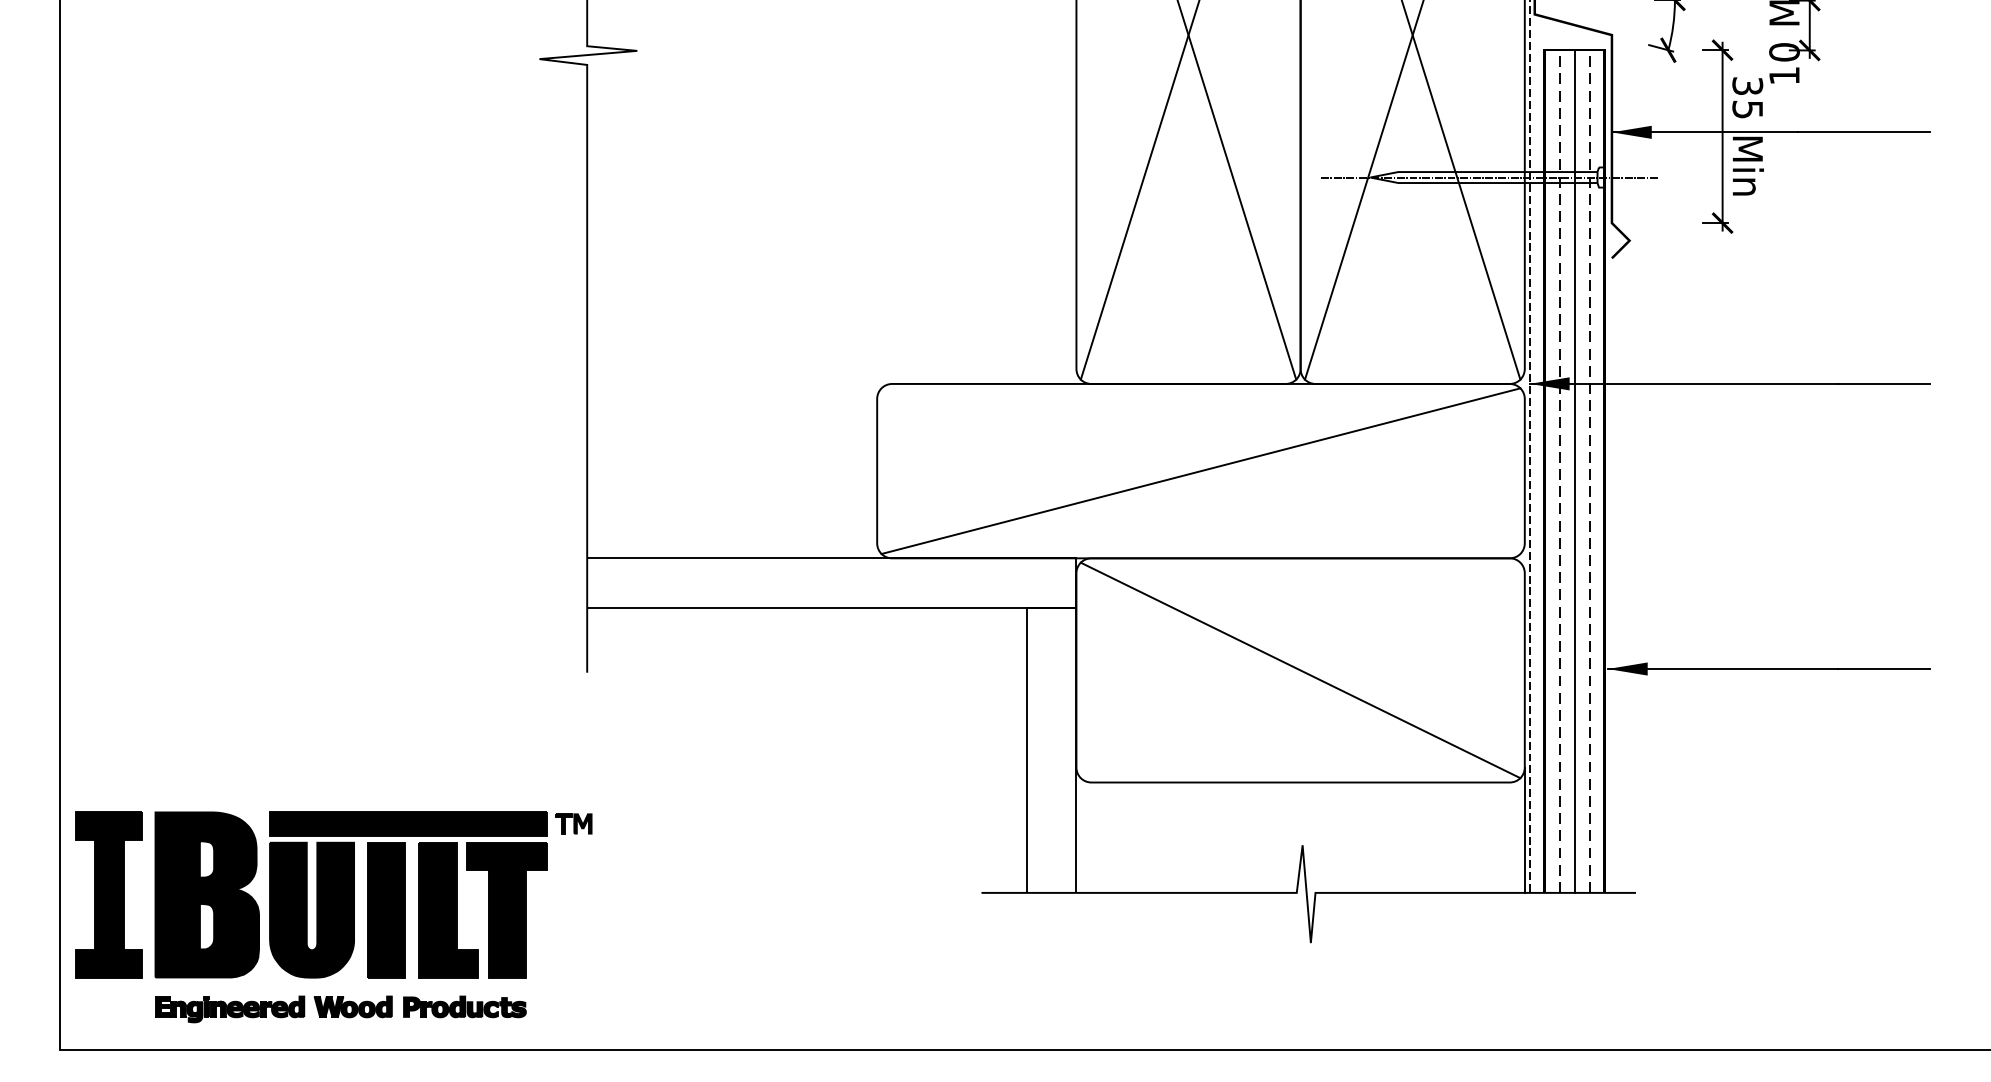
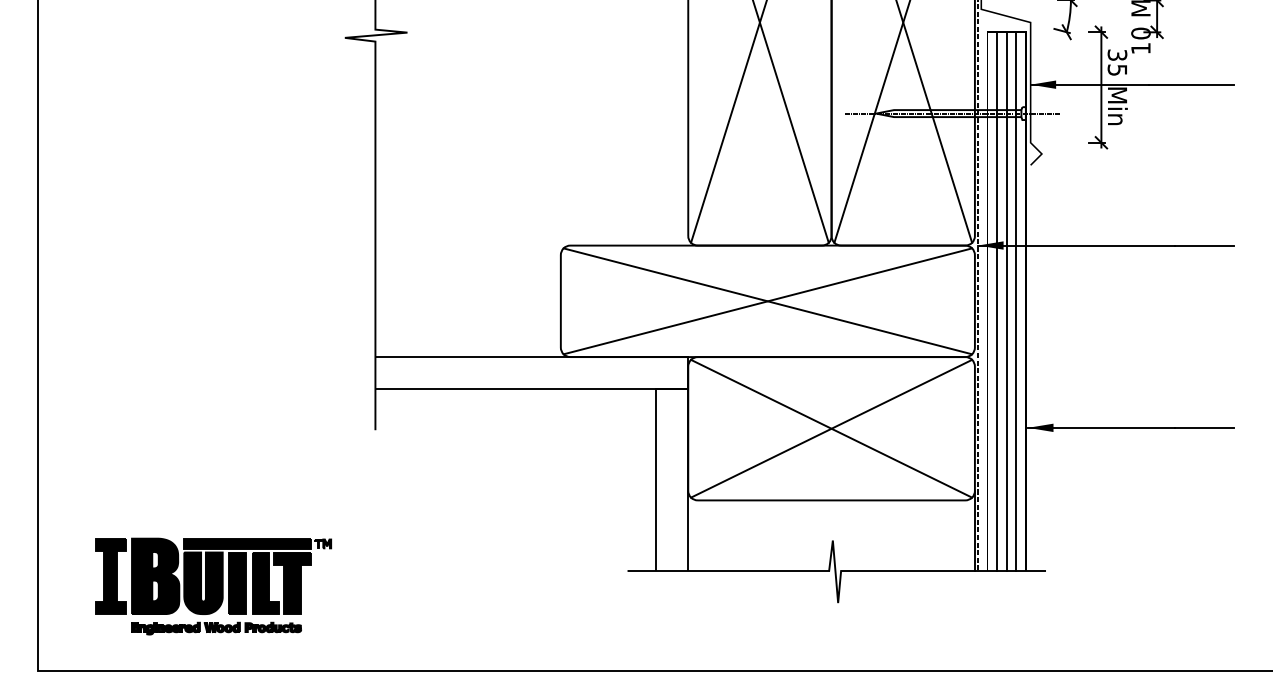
line: (1200, 471) -> (767, 301), added
line: (1560, 471) -> (997, 301), dashed -> solid
line: (1589, 471) -> (1016, 301), dashed -> solid
line: (1300, 670) -> (831, 428), added
part: (333, 917) -> (213, 586), size x0.71

